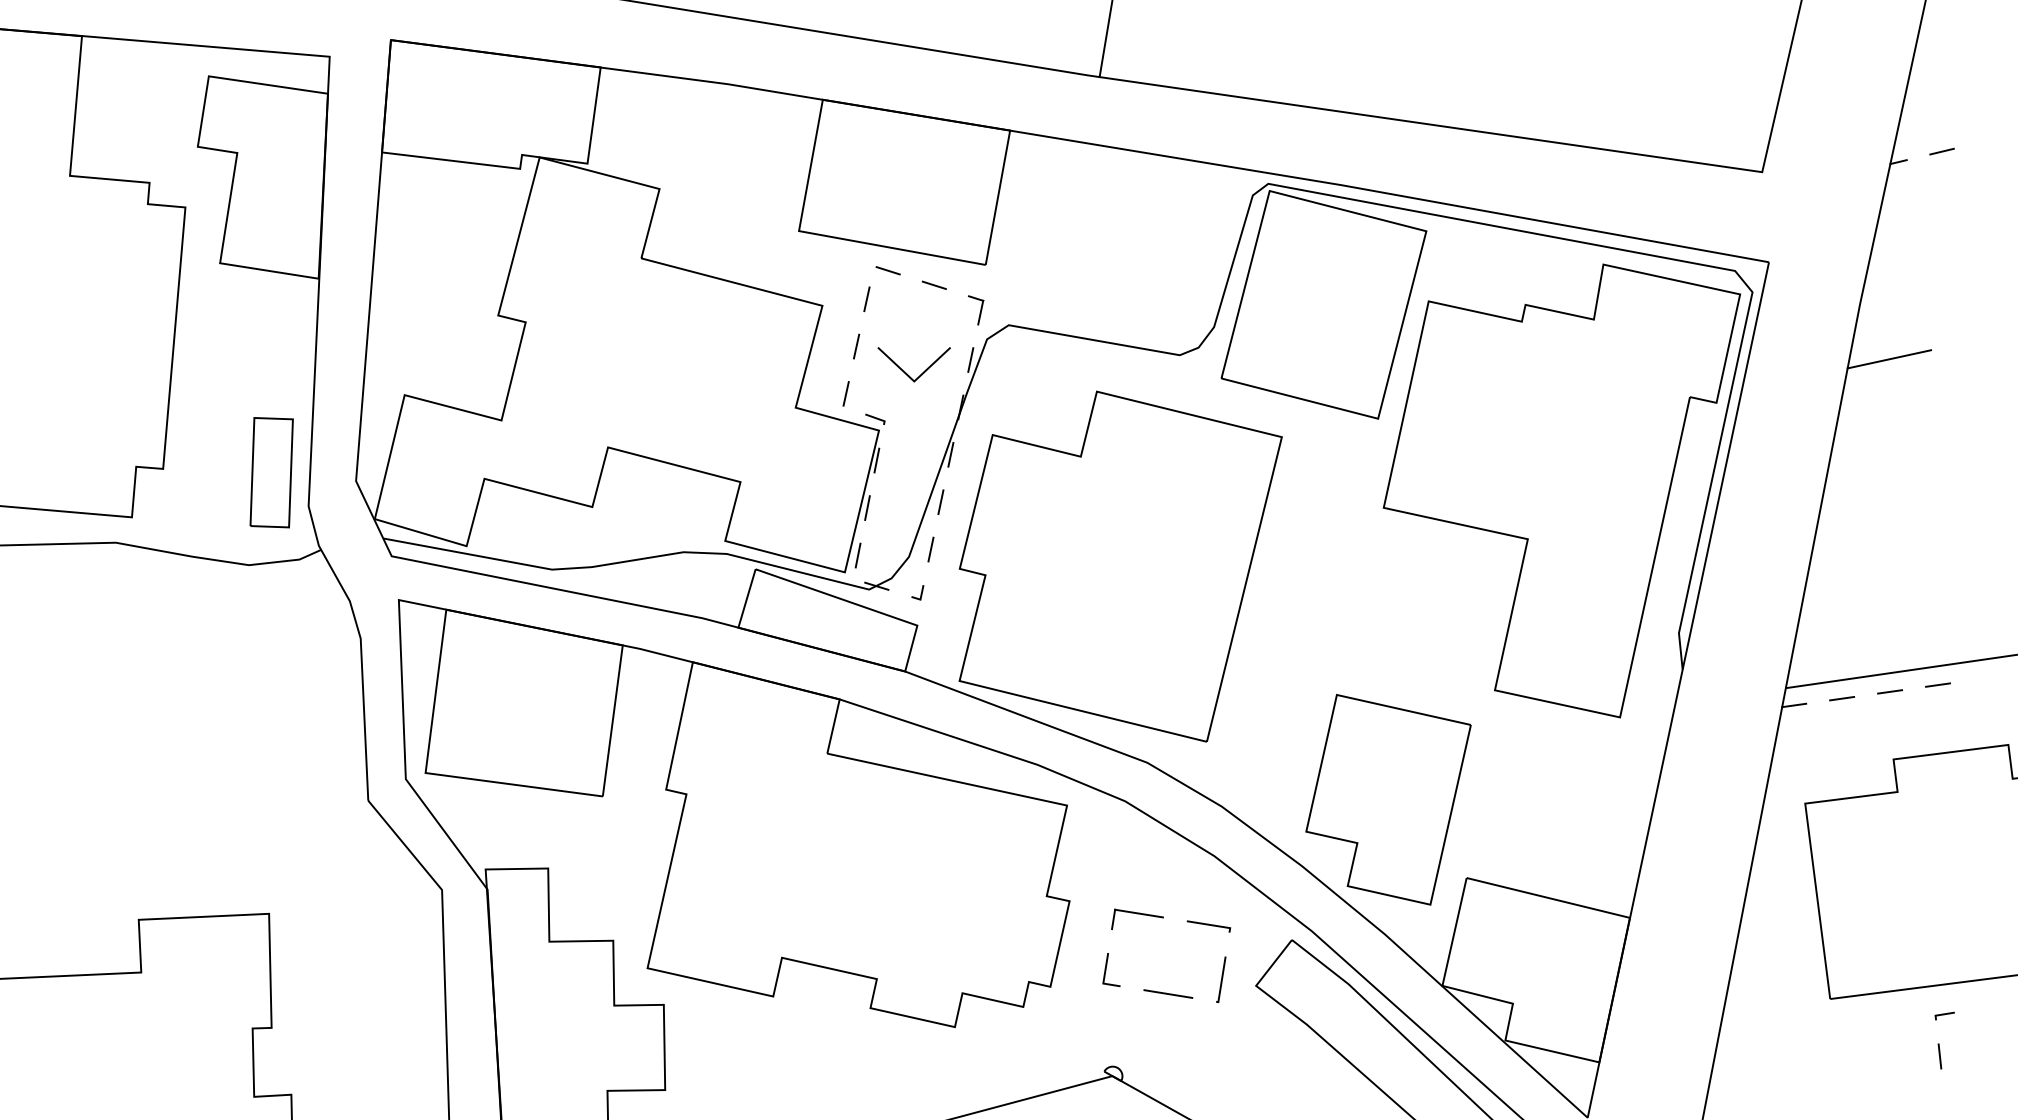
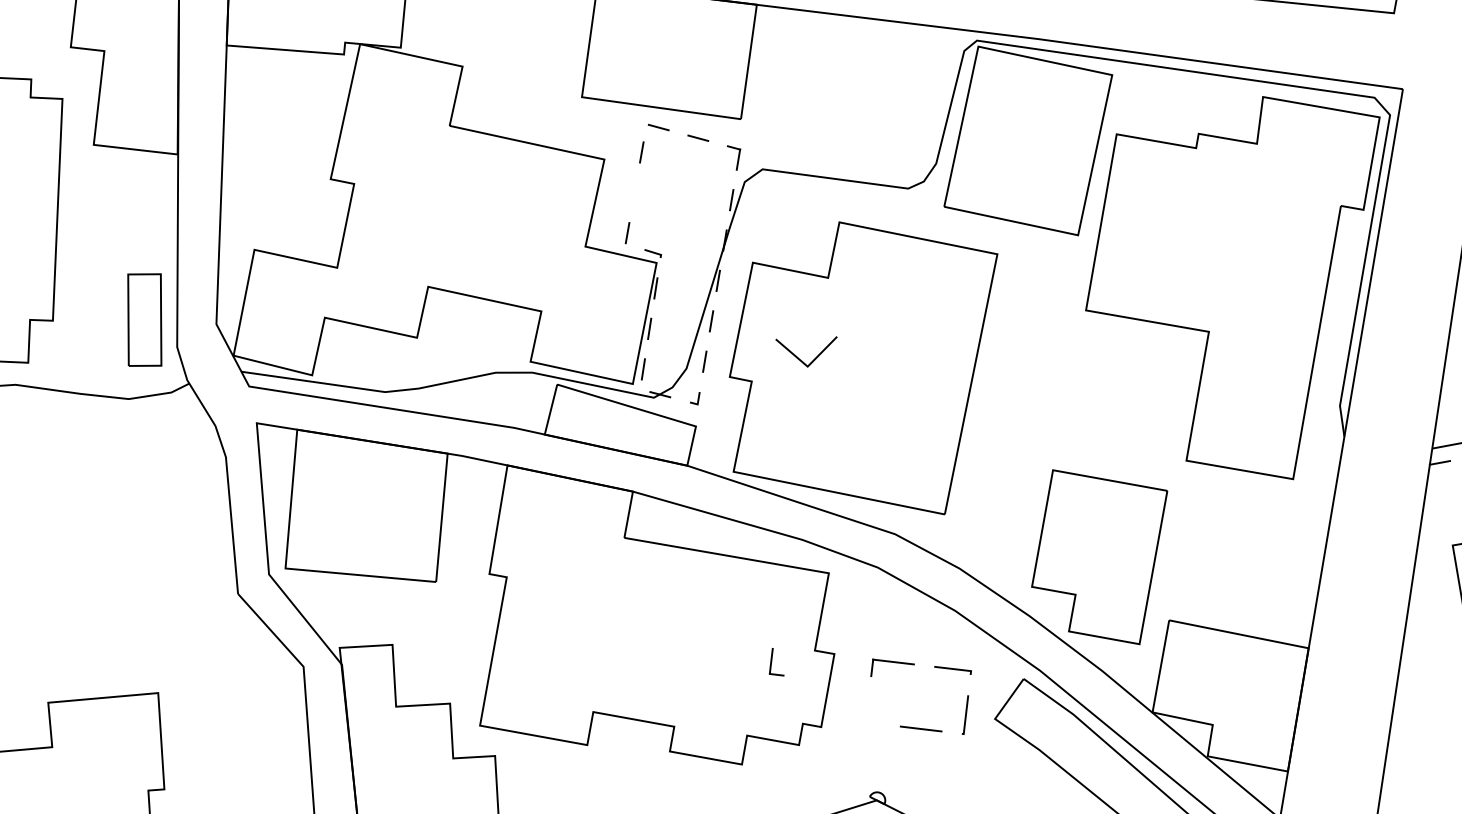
line: (856, 346) -> (634, 192), removed
line: (905, 371) -> (799, 358), moved
line: (1106, 970) -> (772, 662), moved

